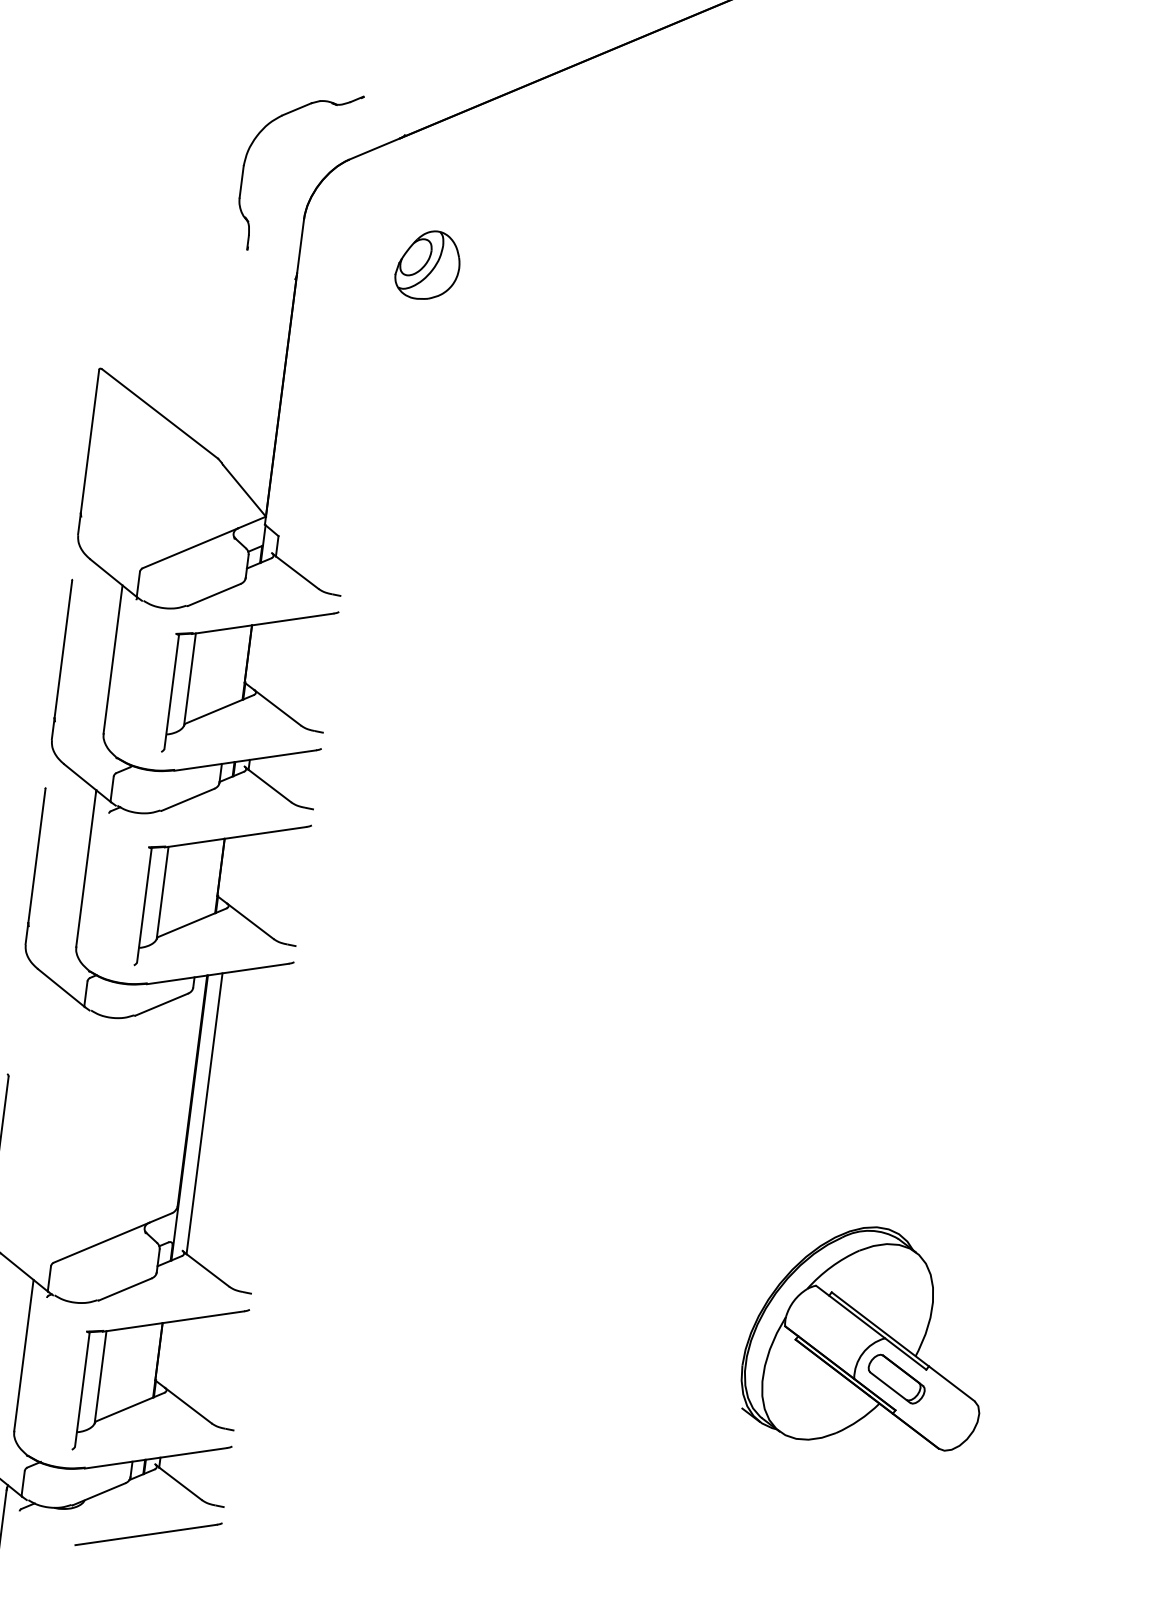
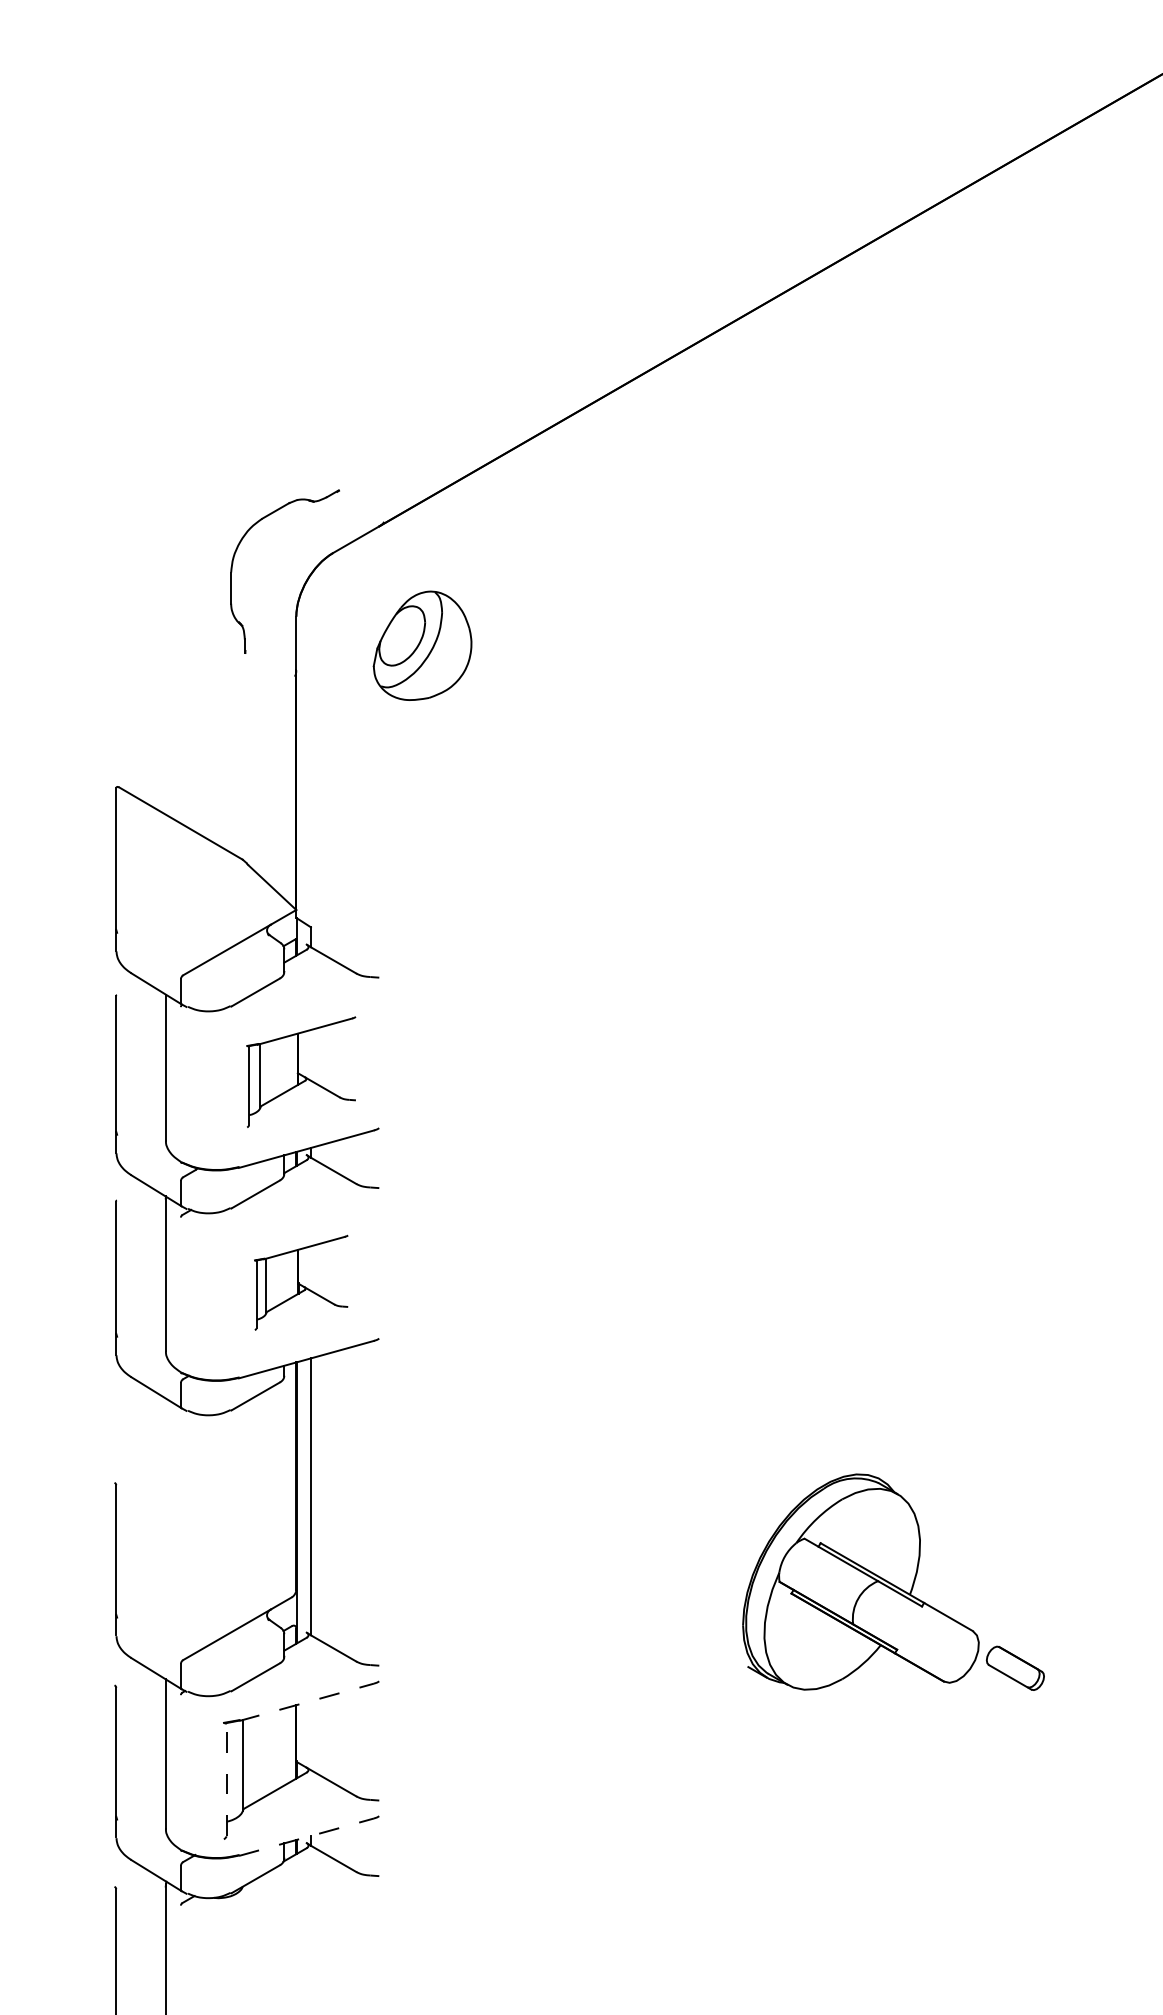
part: (427, 264) -> (421, 645), size x1.6
part: (250, 681) -> (301, 1071), size x0.7
part: (222, 895) -> (301, 1282), size x0.6
line: (173, 1321) -> (306, 1702), solid -> dashed
part: (867, 1336) -> (860, 1581), moved
line: (82, 1389) -> (226, 1779), solid -> dashed
line: (155, 1458) -> (306, 1837), solid -> dashed
line: (148, 1533) -> (308, 1911), removed

